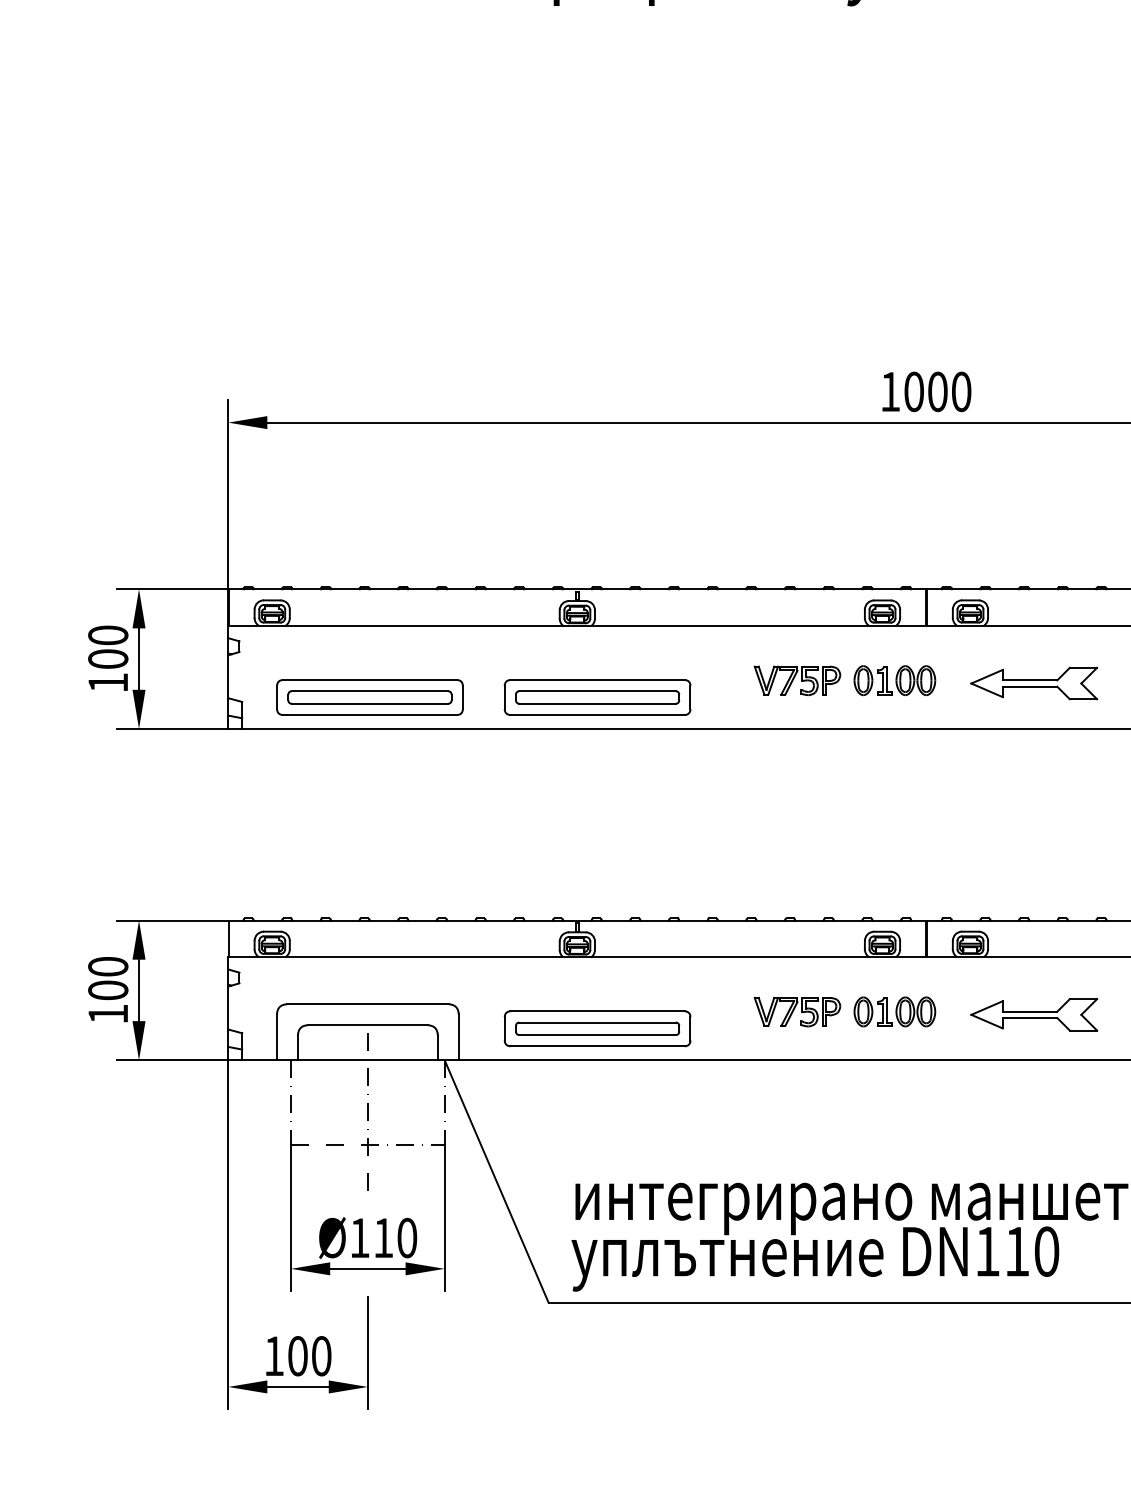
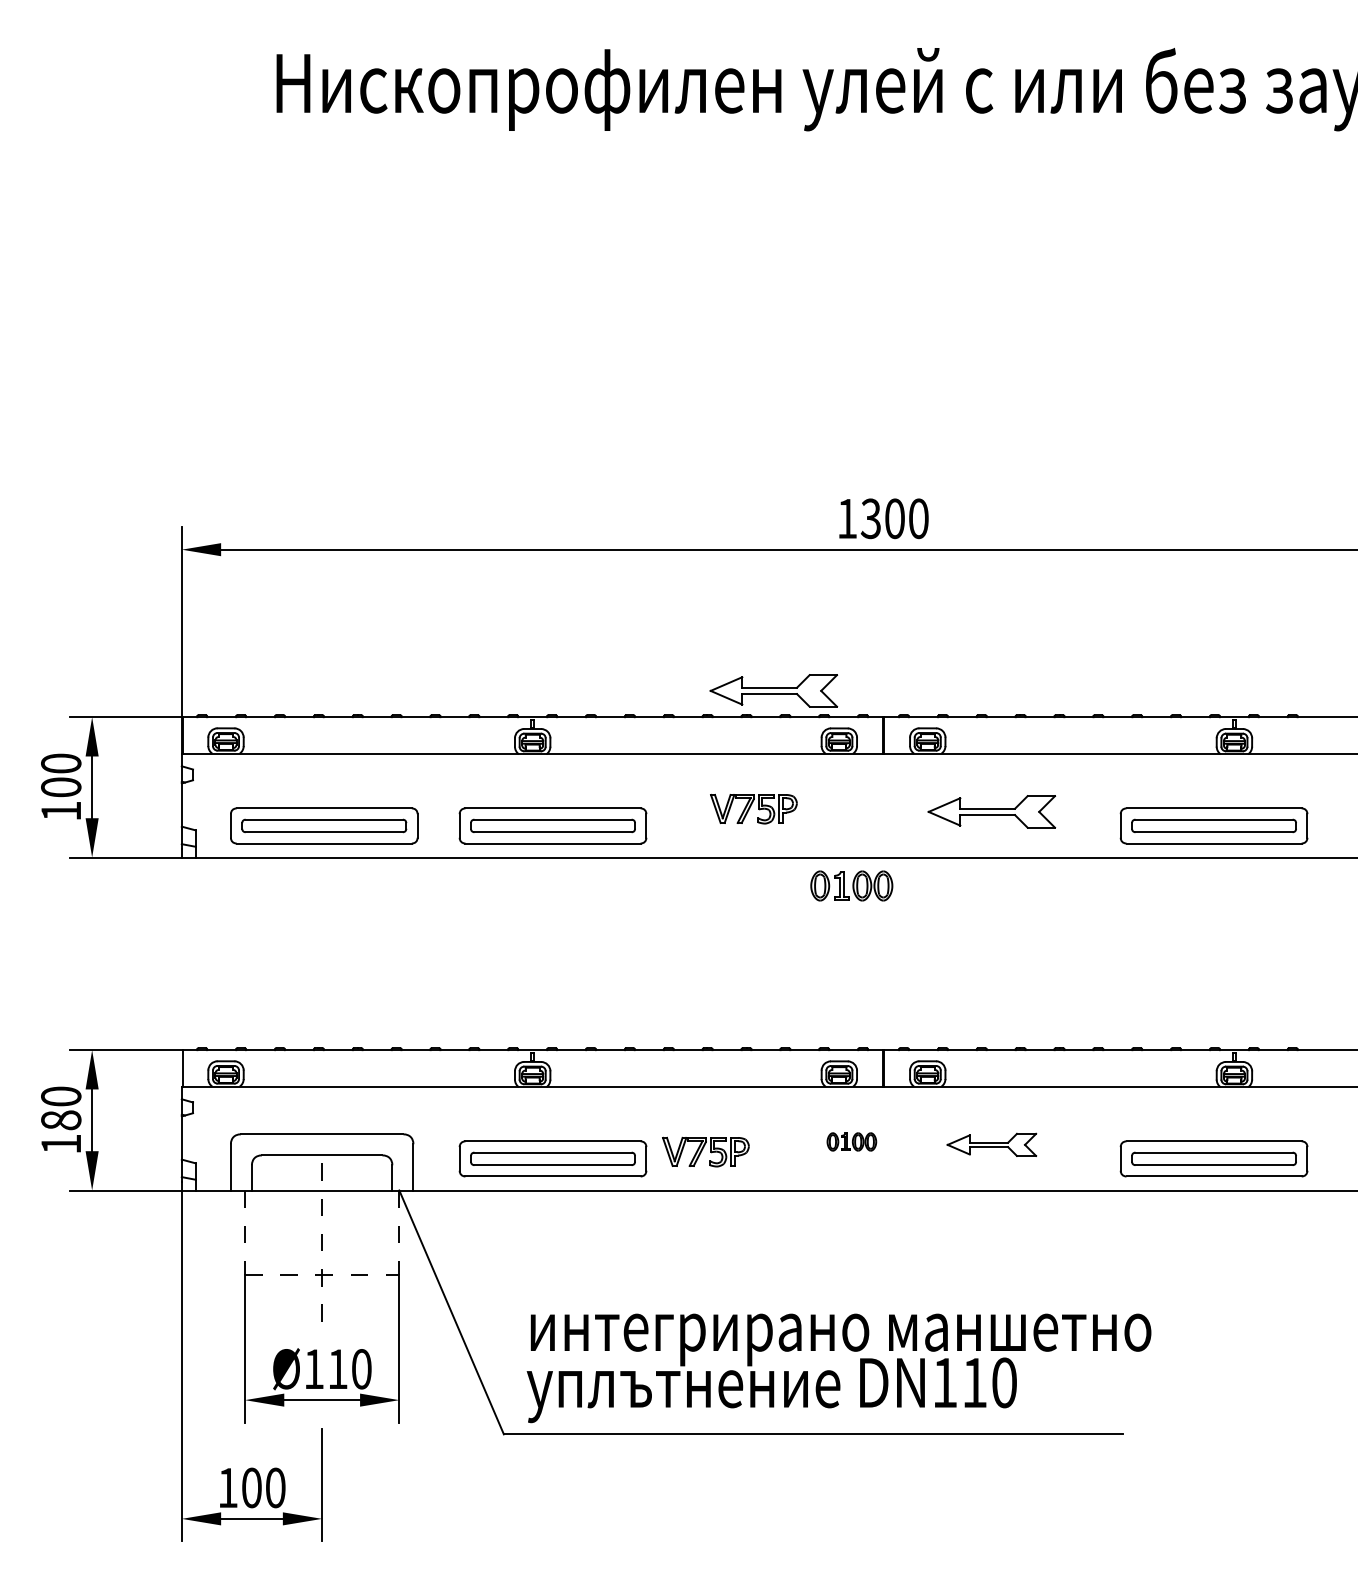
text: (913, 391) -> (870, 518), 1000 -> 1300
part: (816, 562) -> (773, 690), added
part: (894, 680) -> (851, 885), moved
text: (108, 990) -> (61, 1120), 100 -> 180
part: (797, 1011) -> (705, 1151), moved
part: (894, 1011) -> (851, 1141), size x0.6
part: (1033, 1014) -> (991, 1144), size x0.7

